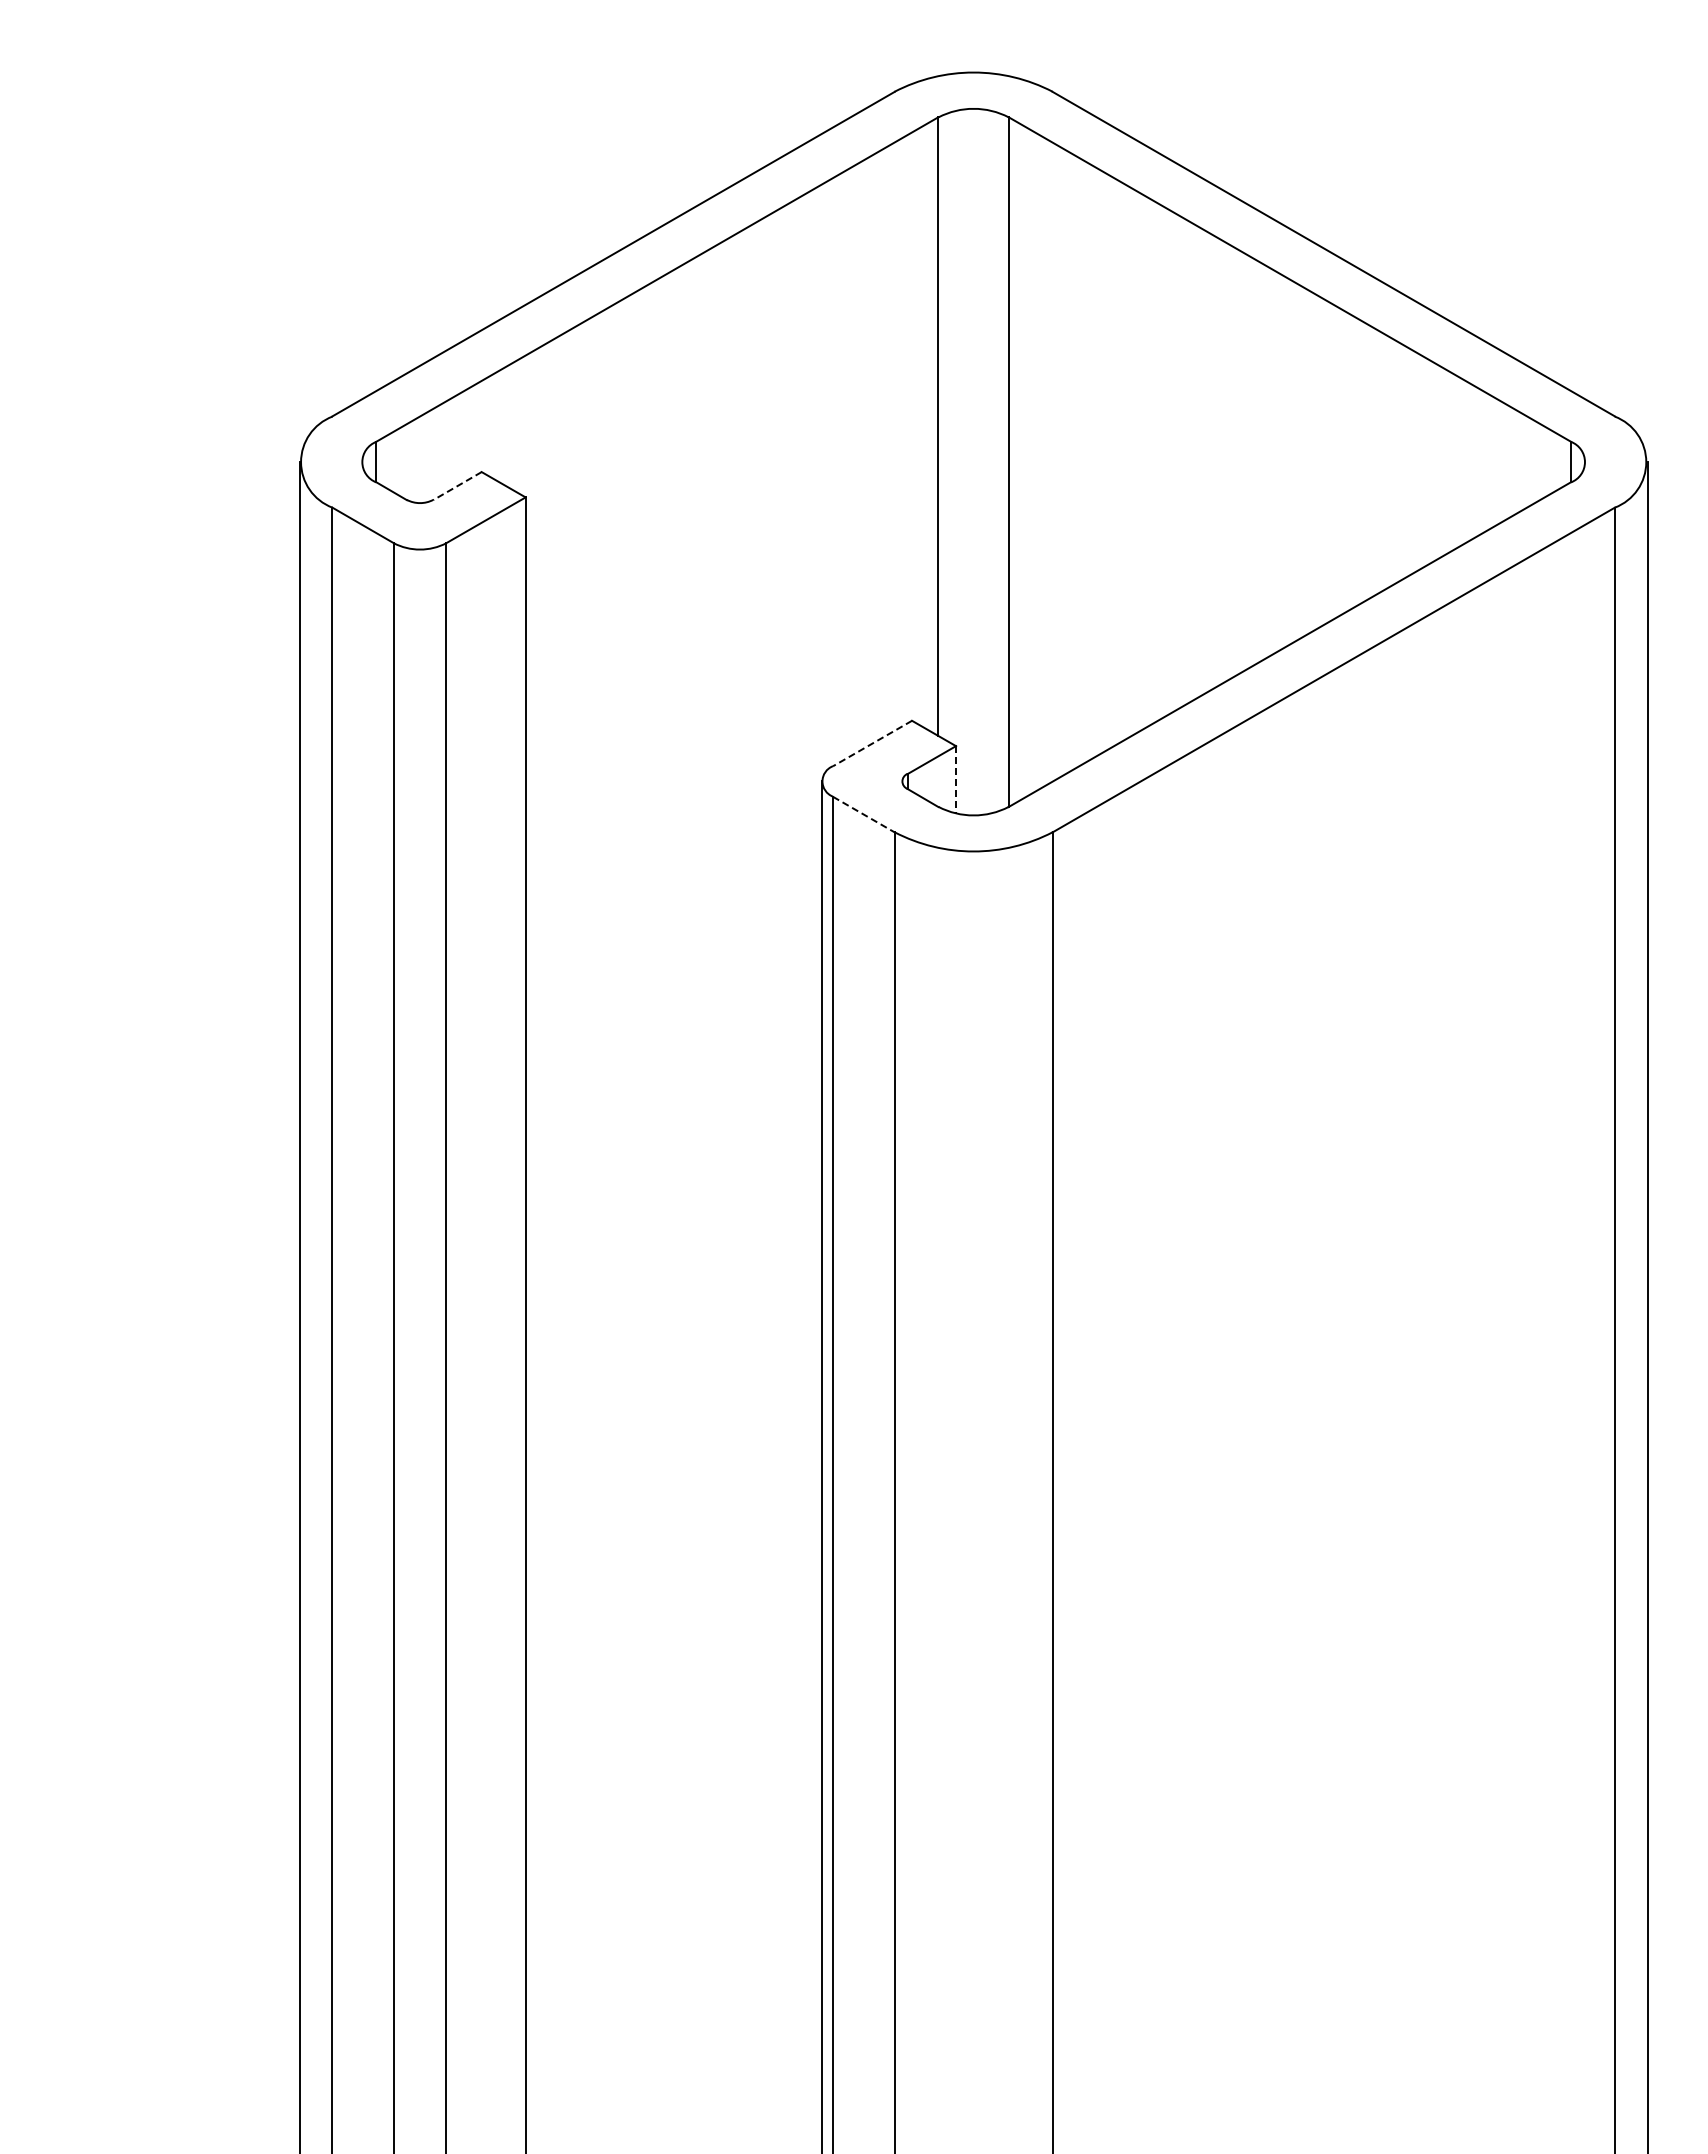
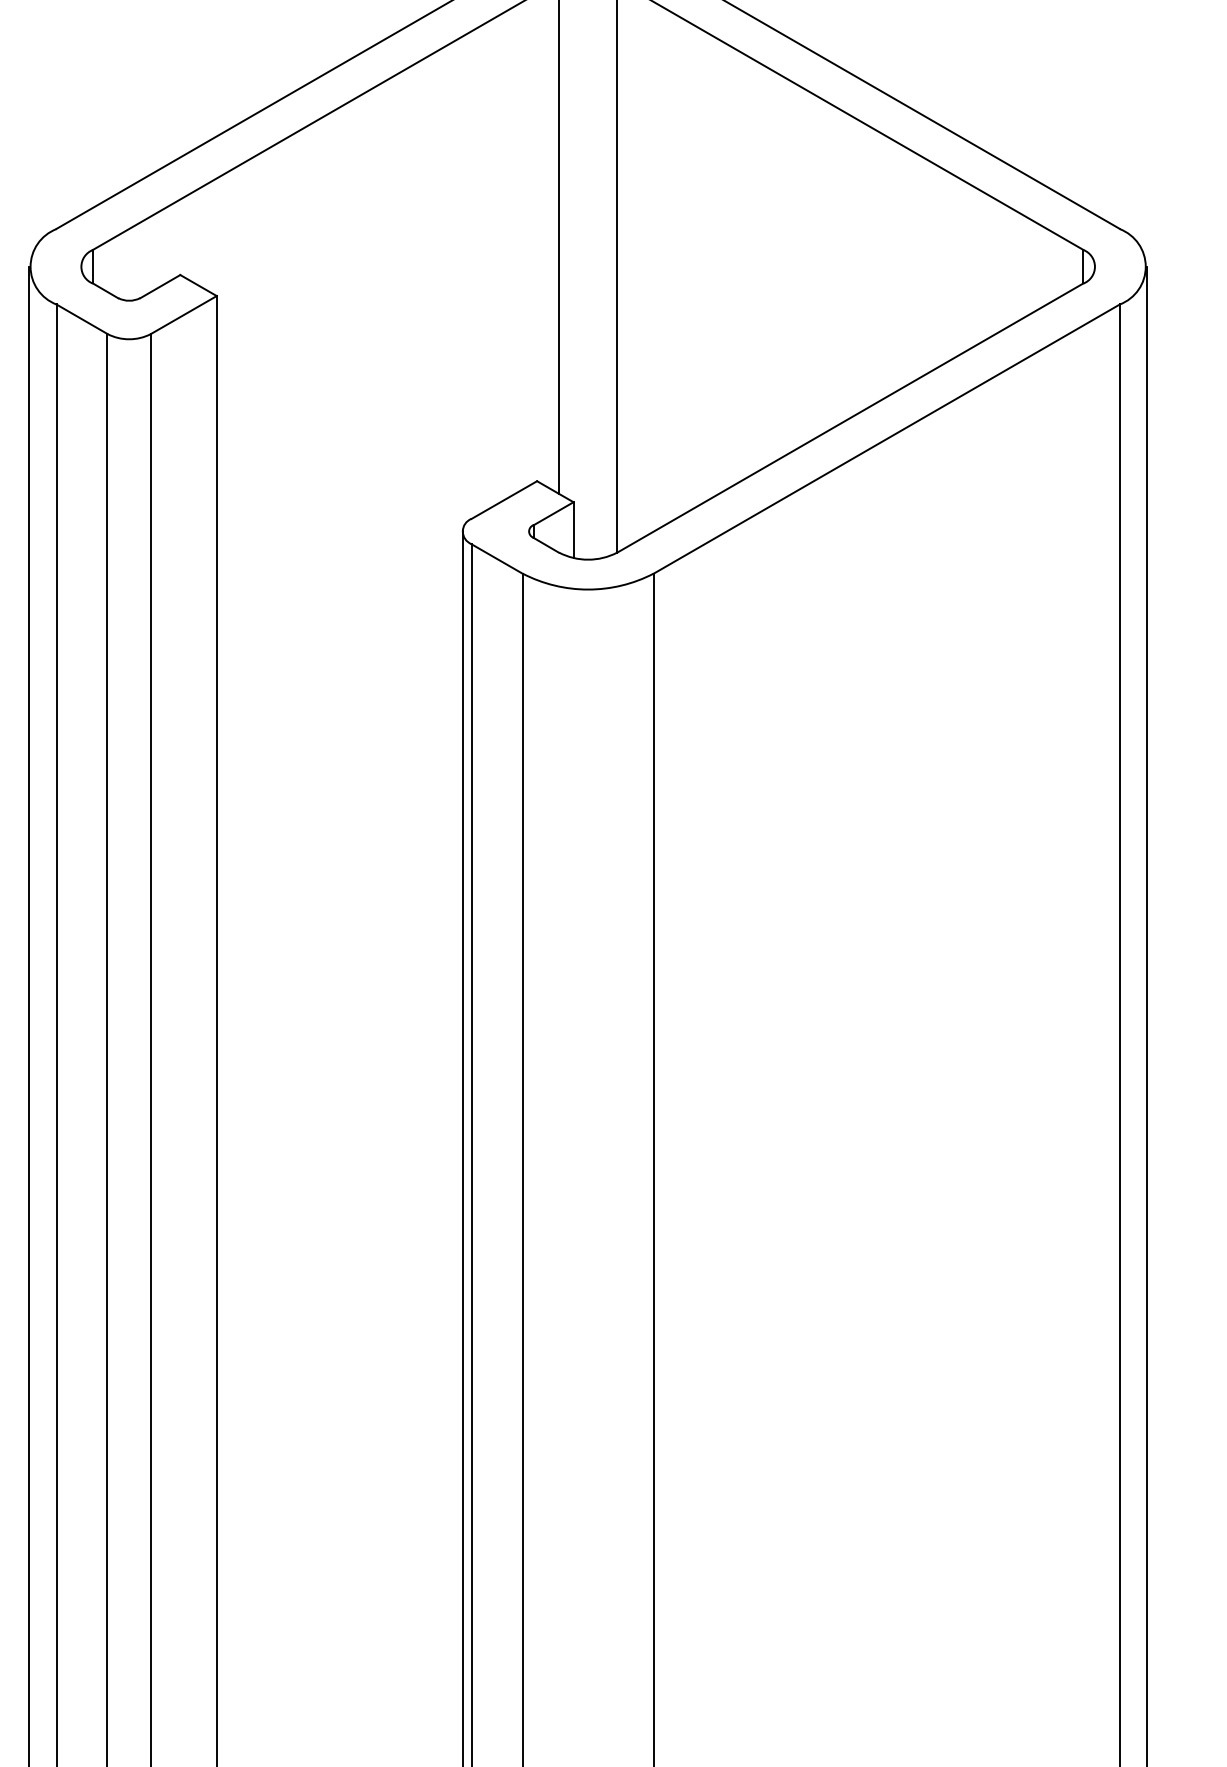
line: (457, 486) -> (160, 287), dashed -> solid
line: (872, 743) -> (504, 500), dashed -> solid
line: (956, 779) -> (573, 529), dashed -> solid
line: (863, 814) -> (496, 558), dashed -> solid

